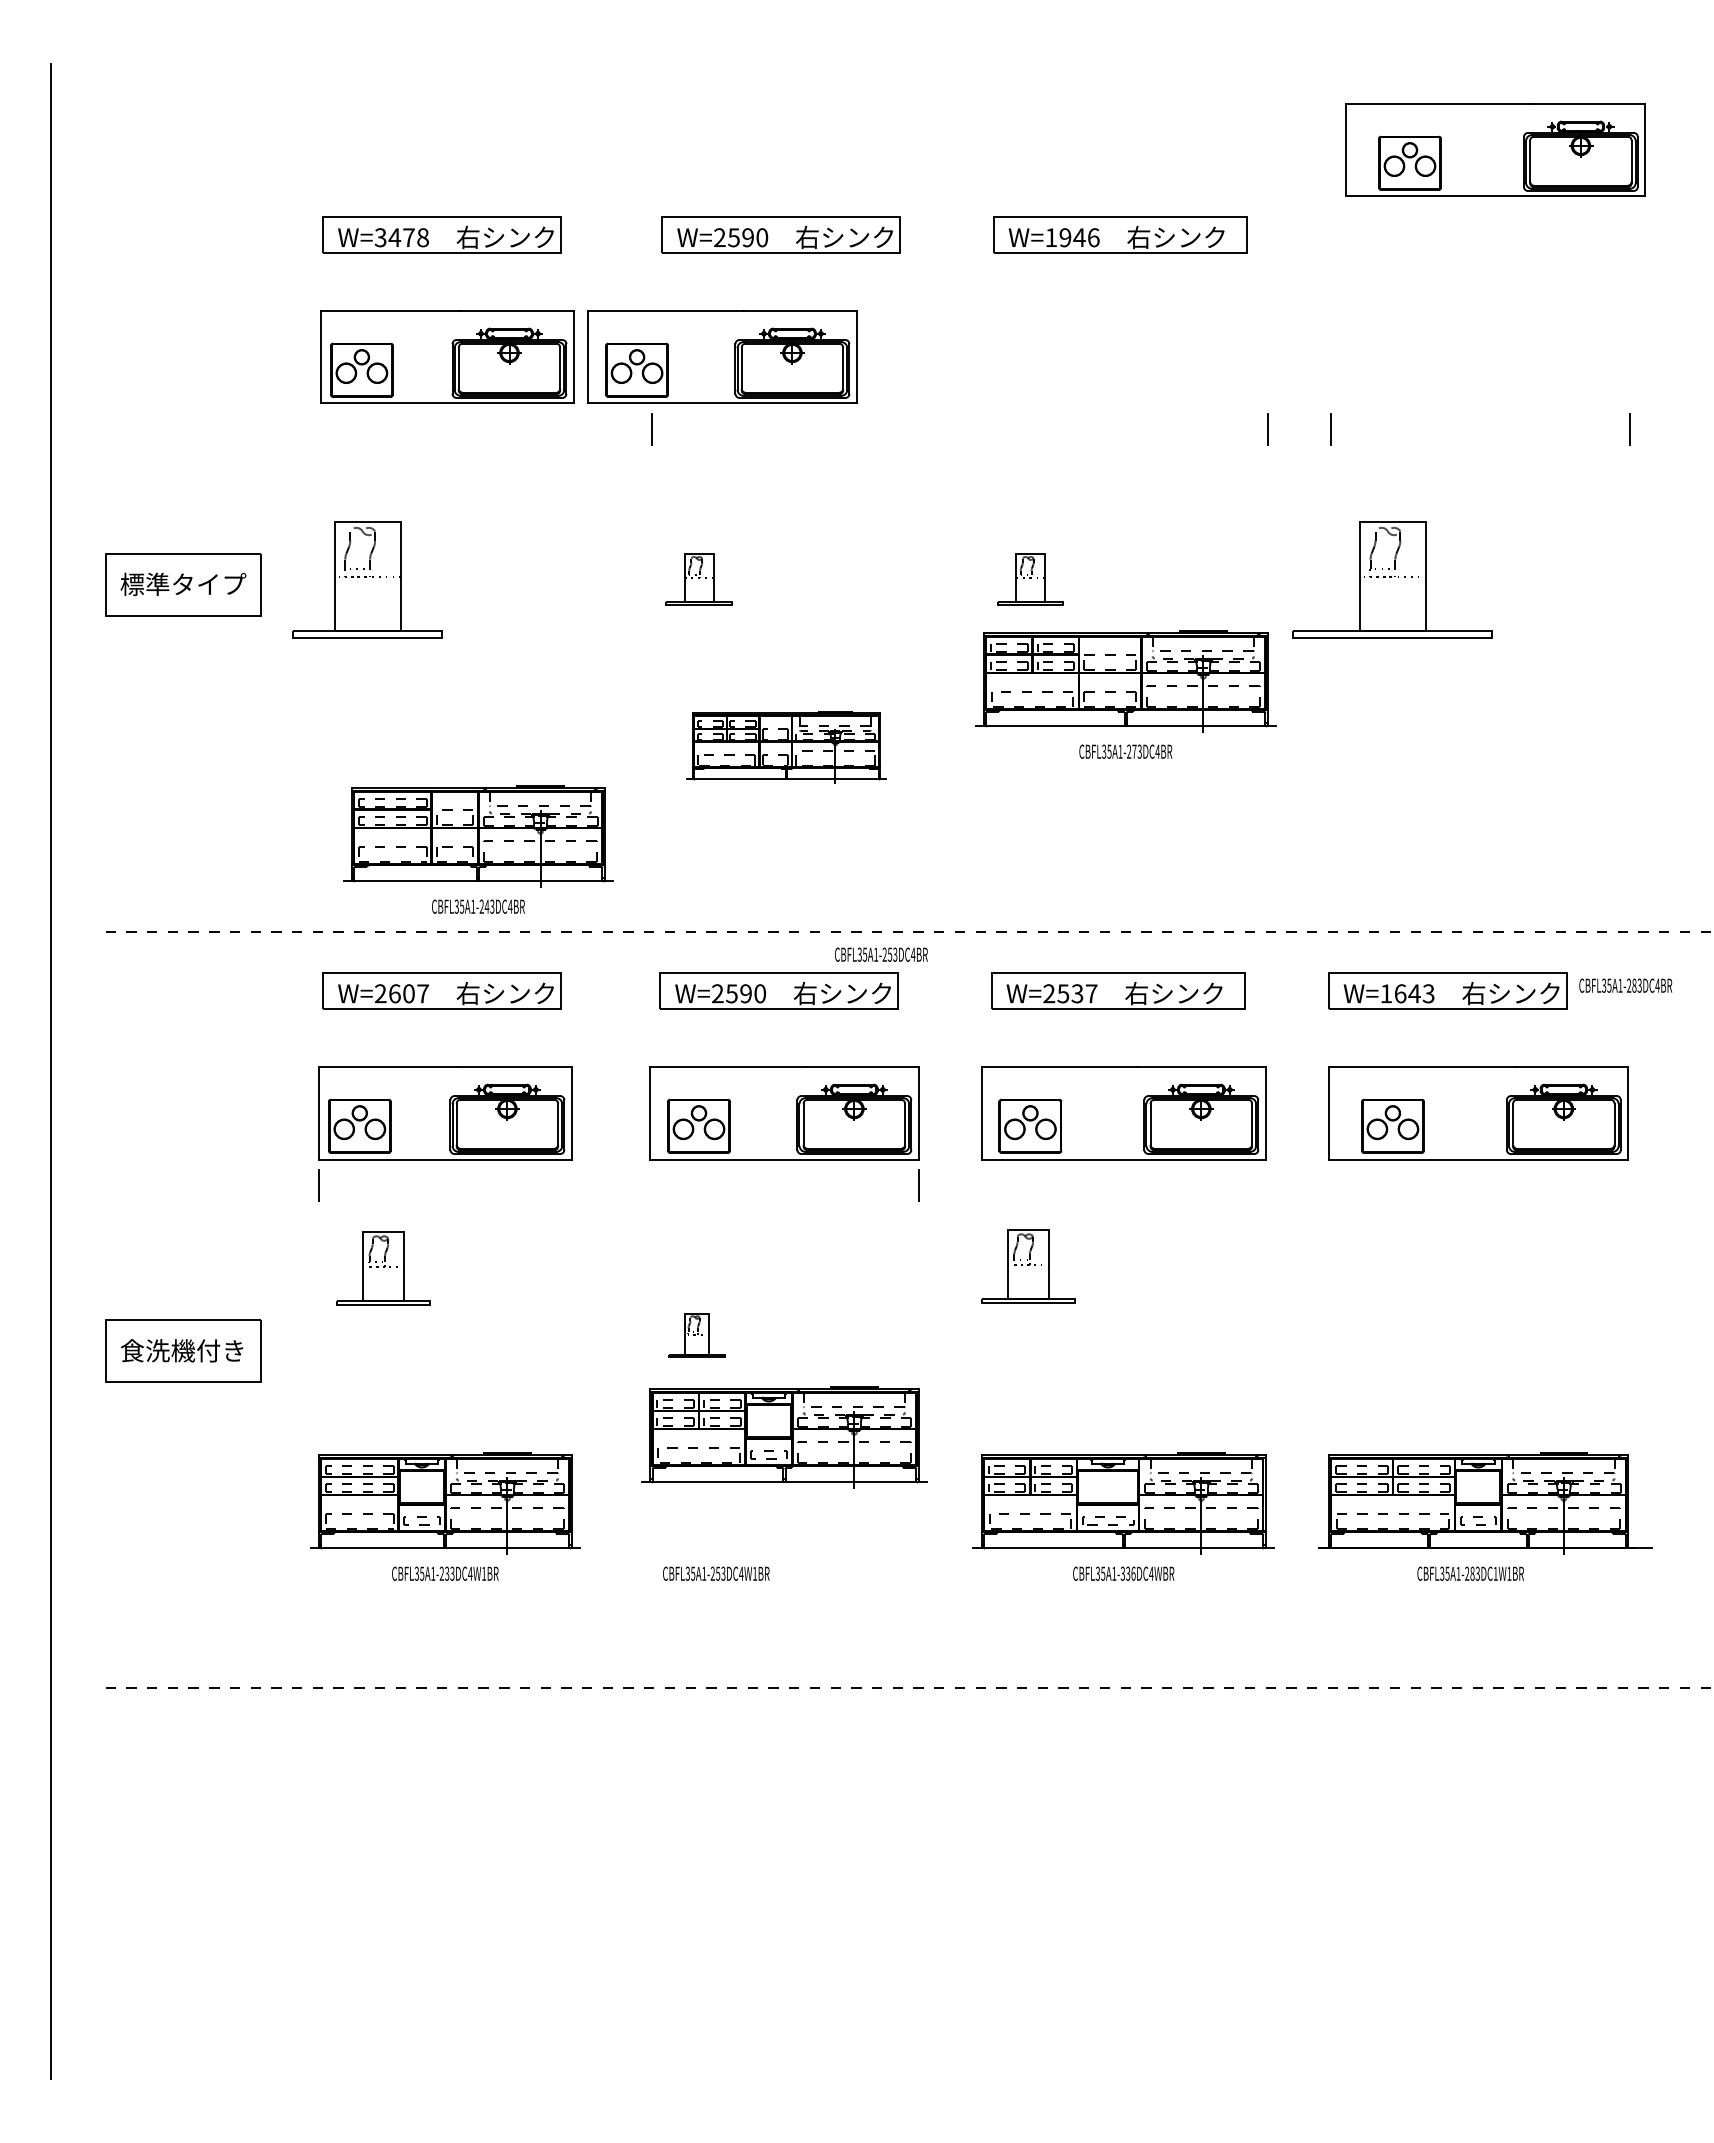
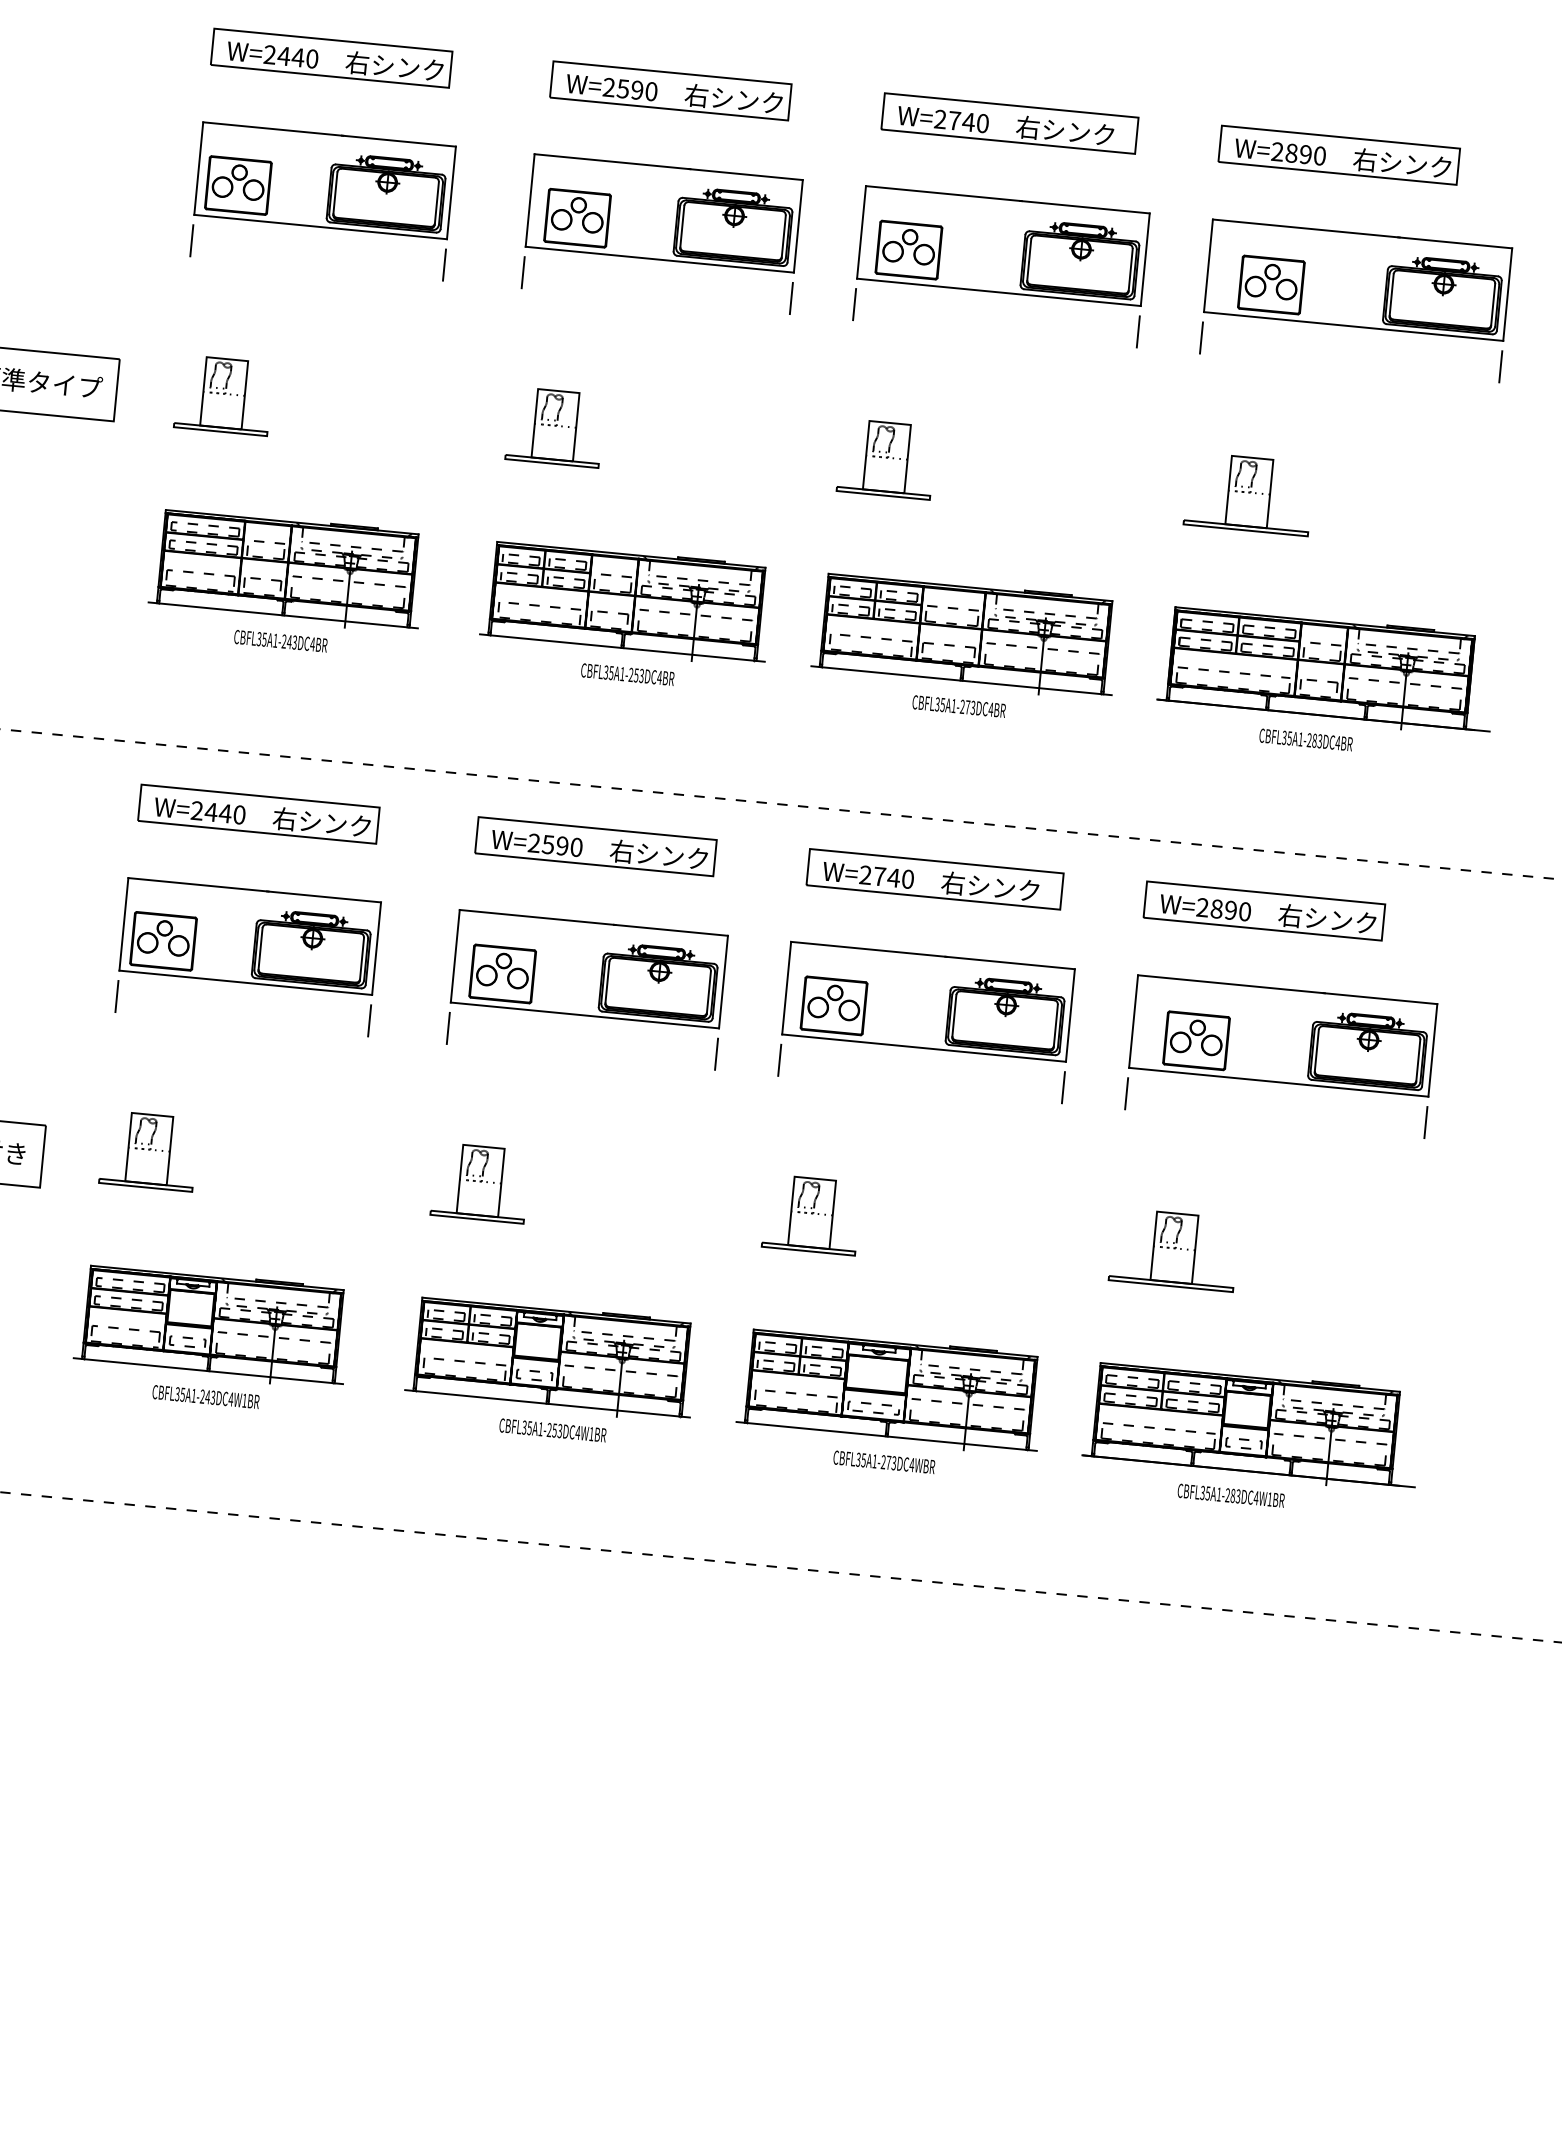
part: (1495, 149) -> (1358, 279), moved
part: (1449, 234) -> (1338, 154), added
text: (401, 237) -> (290, 56), W=3478 -> W=2440
text: (1072, 237) -> (961, 121), W=1946 -> W=2740
part: (722, 356) -> (664, 212), moved
part: (1125, 356) -> (1003, 245), added
line: (573, 428) -> (444, 264), added
line: (920, 428) -> (791, 297), added
line: (983, 428) -> (854, 303), added
line: (320, 429) -> (191, 240), added
part: (367, 579) -> (223, 395), size x0.62
part: (698, 579) -> (554, 427), size x1.43
part: (1030, 579) -> (886, 459), size x1.43
part: (1392, 579) -> (1248, 494), size x0.62
part: (1125, 694) -> (964, 649), moved
part: (786, 747) -> (626, 603), size x1.43
part: (1487, 747) -> (1327, 671), added
part: (478, 849) -> (286, 584), moved
text: (881, 954) -> (627, 674), moved
text: (1625, 985) -> (1305, 739), moved
text: (408, 993) -> (224, 813), W=2607 -> W=2440
text: (1077, 993) -> (893, 877), W=2537 -> W=2740
text: (1407, 993) -> (1223, 909), W=1643 -> W=2890
line: (571, 1184) -> (369, 1019), added
line: (650, 1184) -> (448, 1027), added
line: (981, 1184) -> (779, 1059), added
line: (1265, 1184) -> (1063, 1086), added
line: (1628, 1184) -> (1426, 1121), added
line: (1328, 1185) -> (1126, 1093), added
part: (1028, 1266) -> (811, 1214), moved
part: (383, 1268) -> (149, 1151), moved
part: (696, 1335) -> (480, 1182), size x1.67
part: (1390, 1335) -> (1173, 1249), added
part: (784, 1437) -> (551, 1359), moved
text: (446, 1573) -> (207, 1396), CBFL35A1-233DC4W1BR -> CBFL35A1-243DC4W1BR
text: (716, 1573) -> (553, 1430), moved
text: (1127, 1573) -> (888, 1462), CBFL35A1-336DC4WBR -> CBFL35A1-273DC4WBR
text: (1495, 1573) -> (1256, 1497), CBFL35A1-283DC1W1BR -> CBFL35A1-283DC4W1BR

